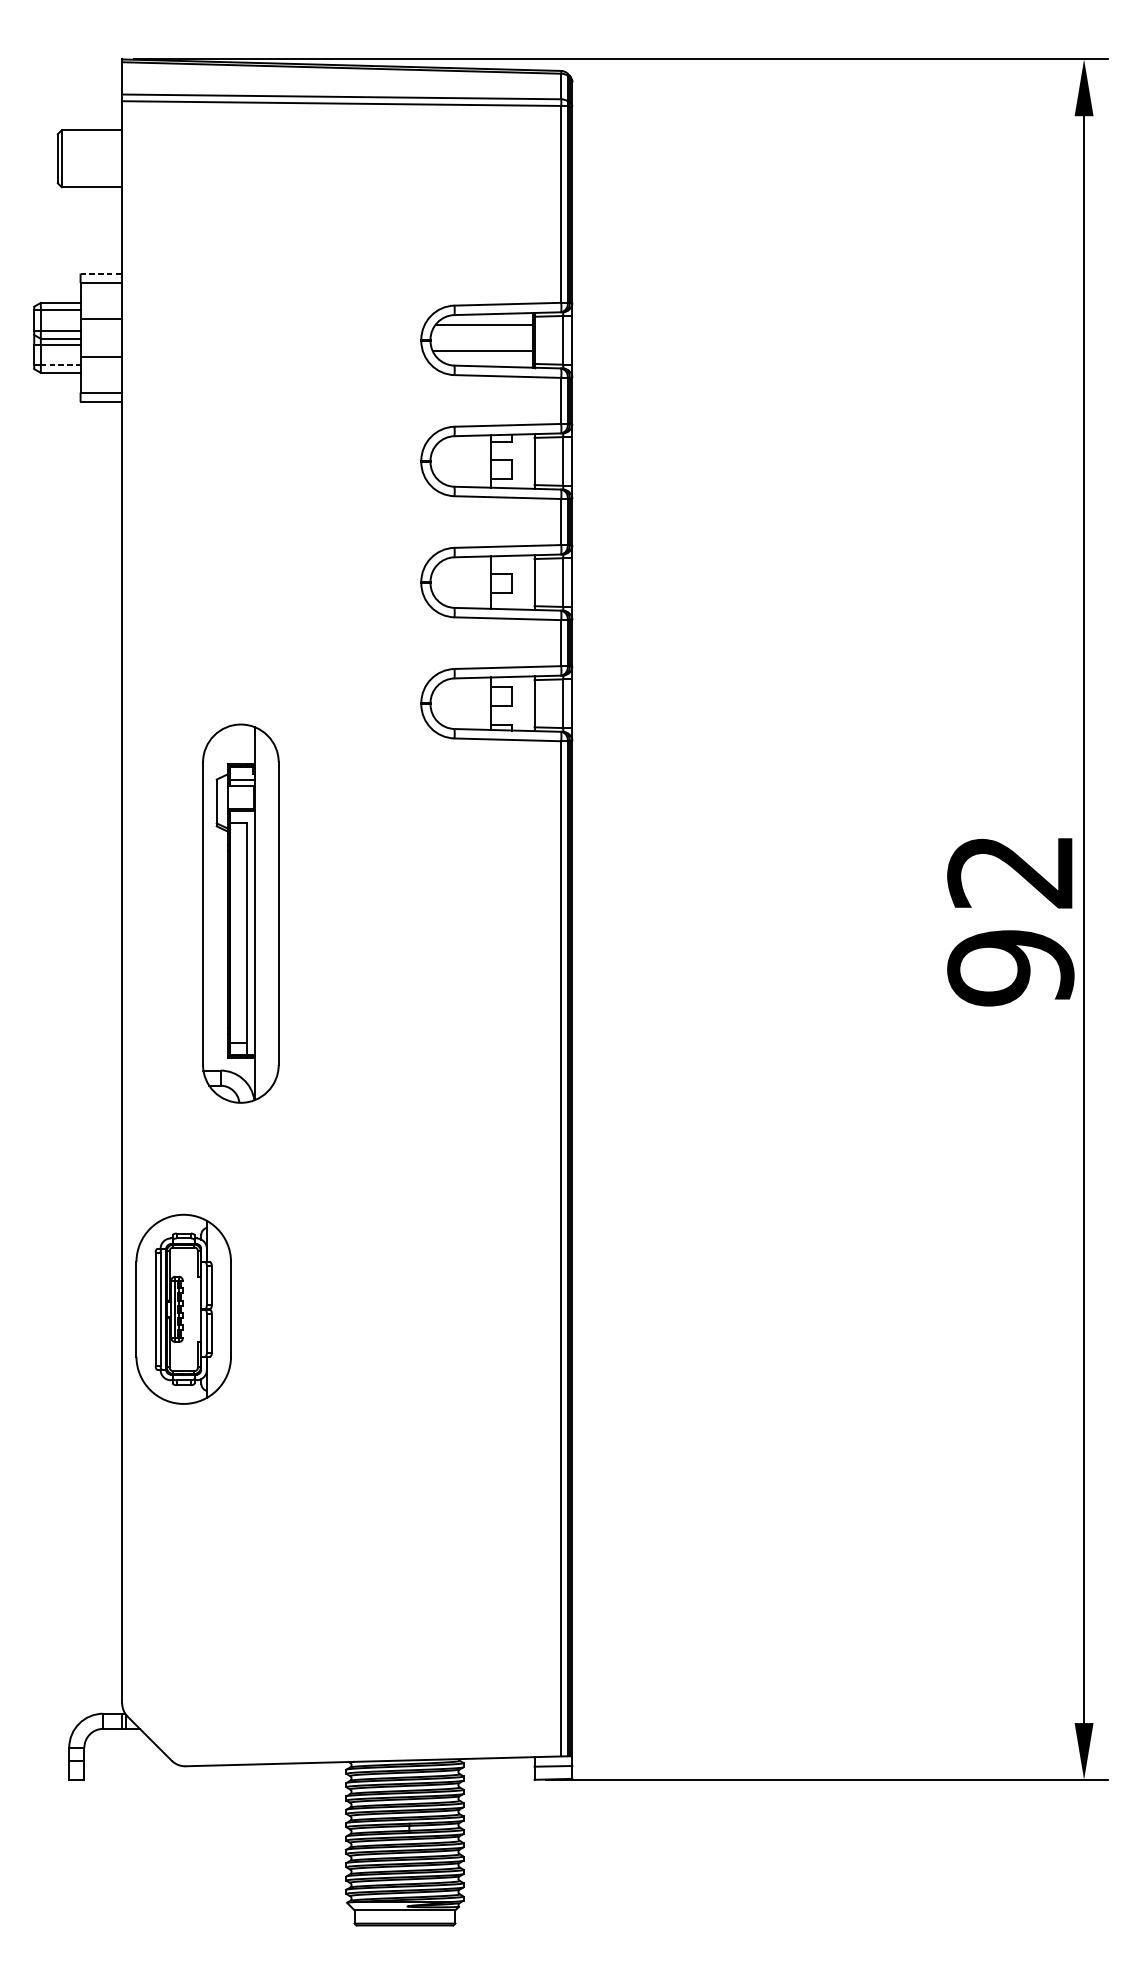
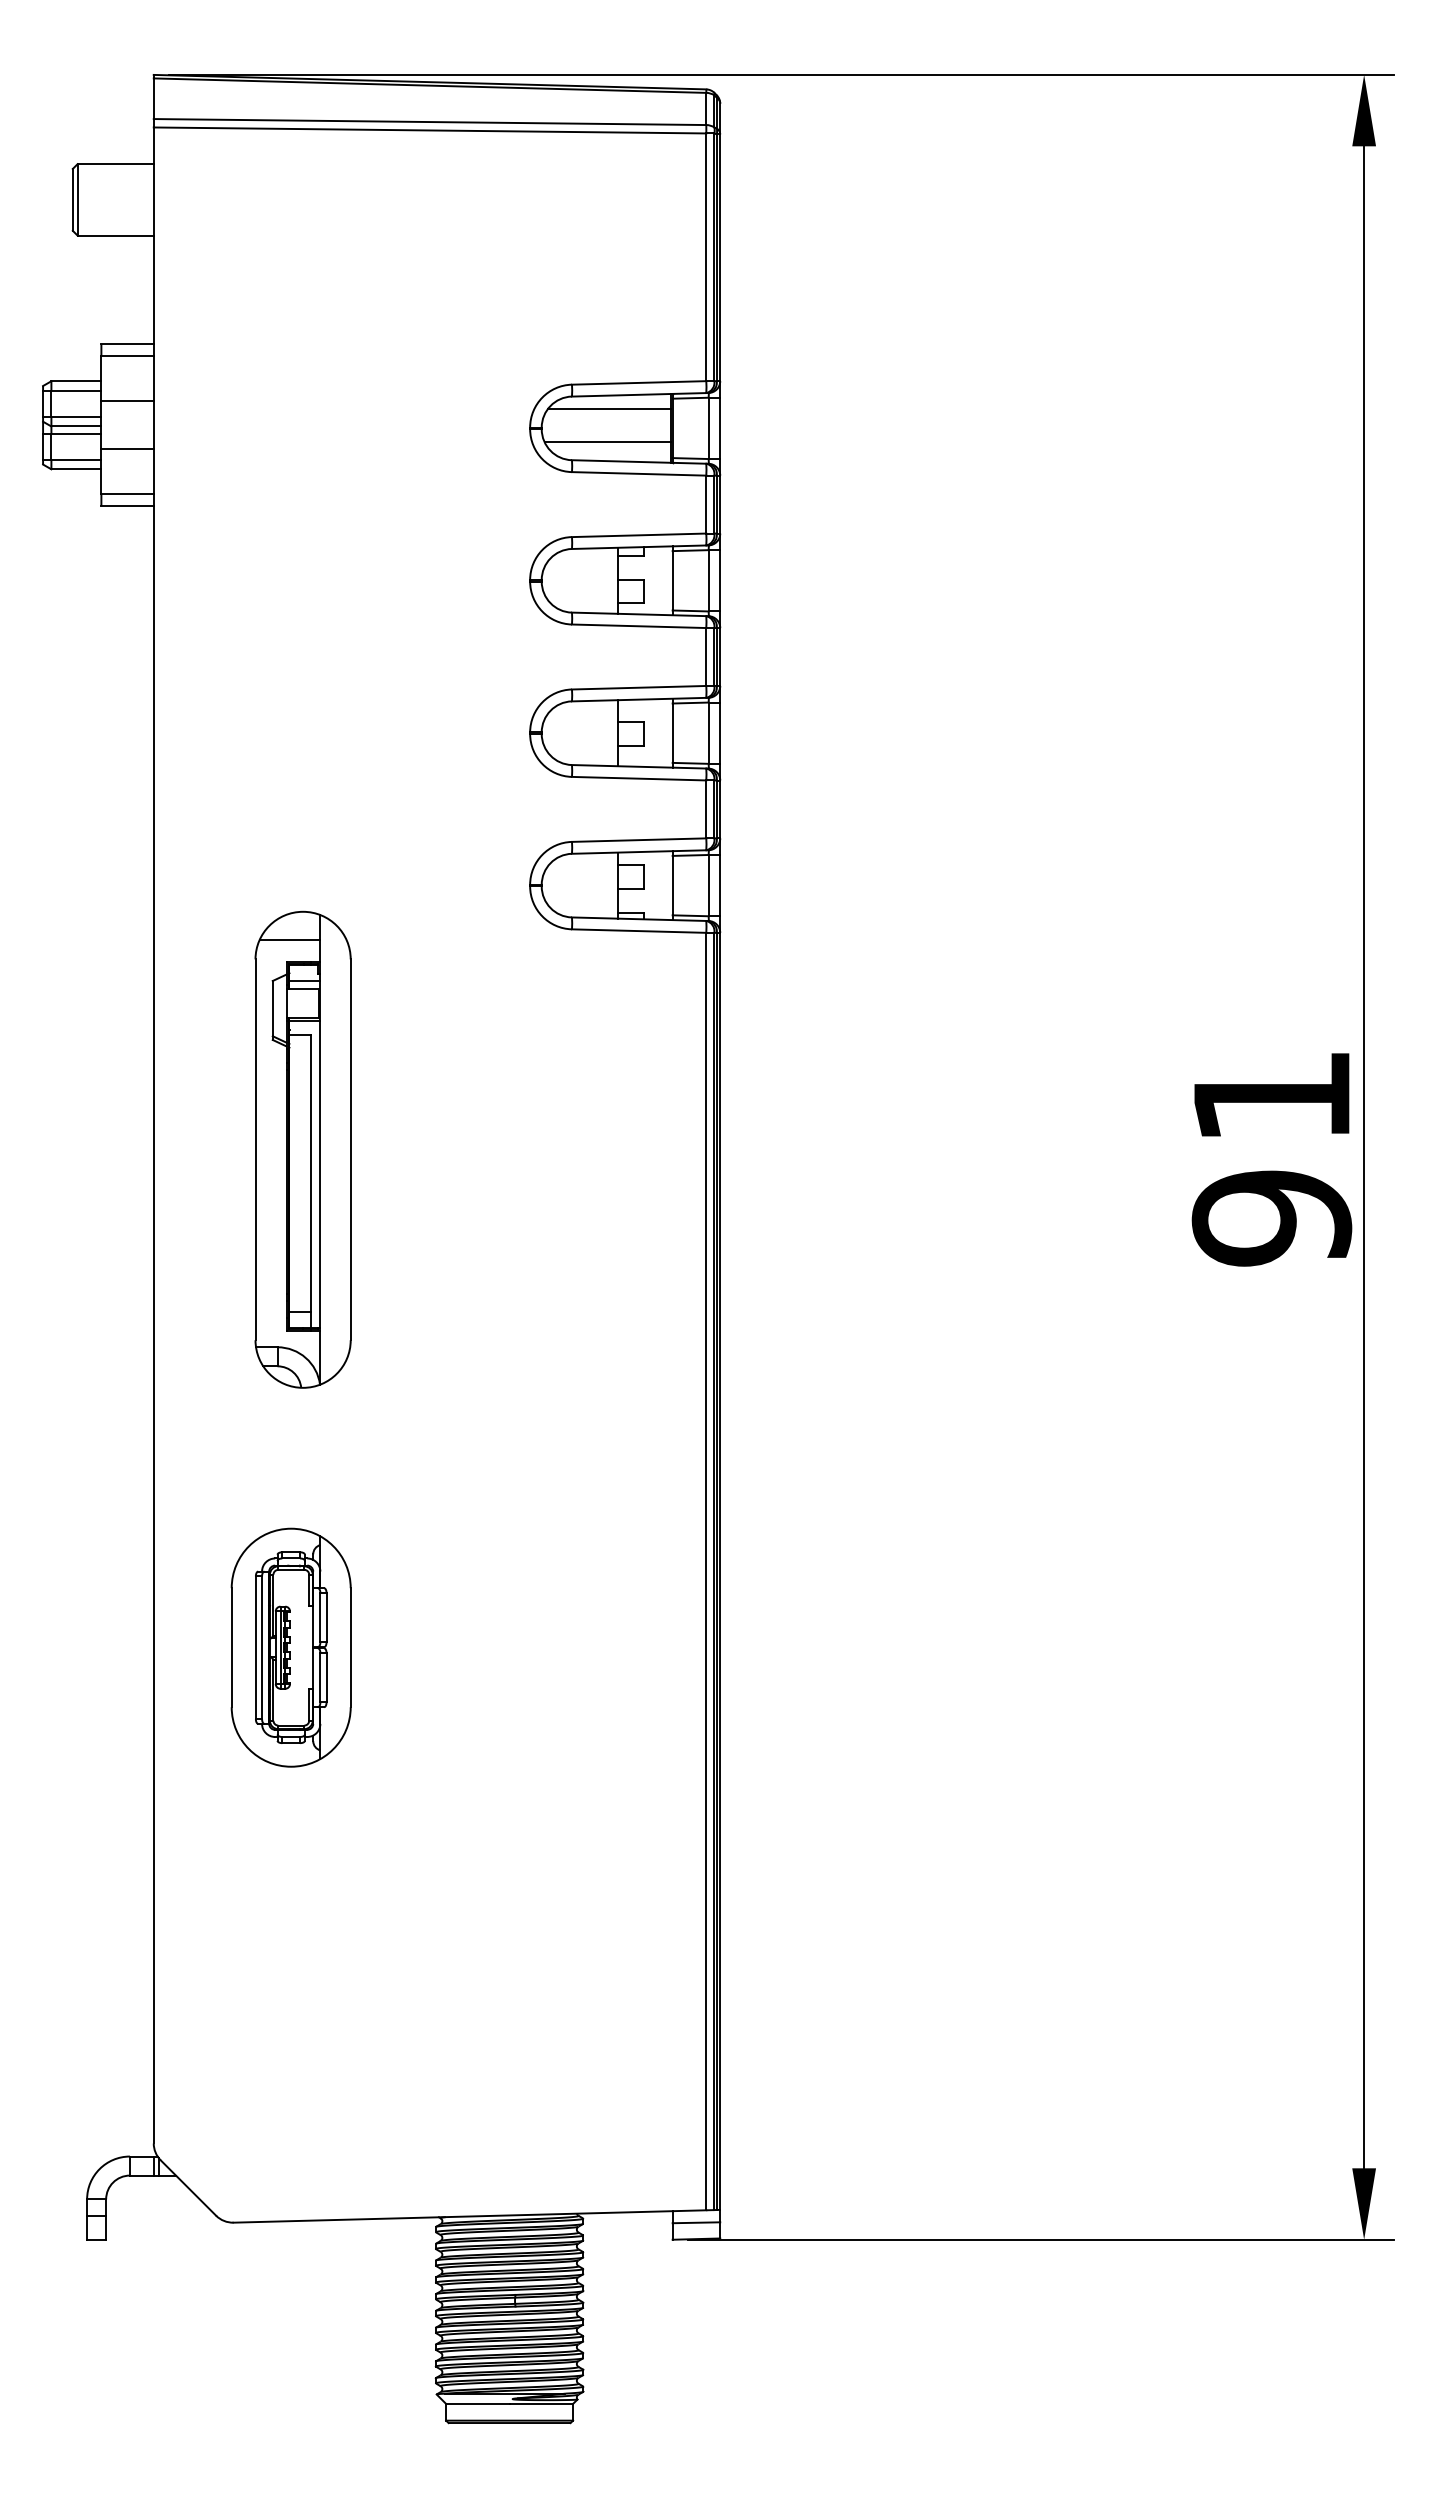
line: (102, 273) -> (128, 344), dashed -> solid
line: (60, 365) -> (76, 459), dashed -> solid
line: (230, 746) -> (289, 939), added
text: (1009, 872) -> (1270, 1098), 92 -> 91
part: (183, 1309) -> (290, 1647), moved

